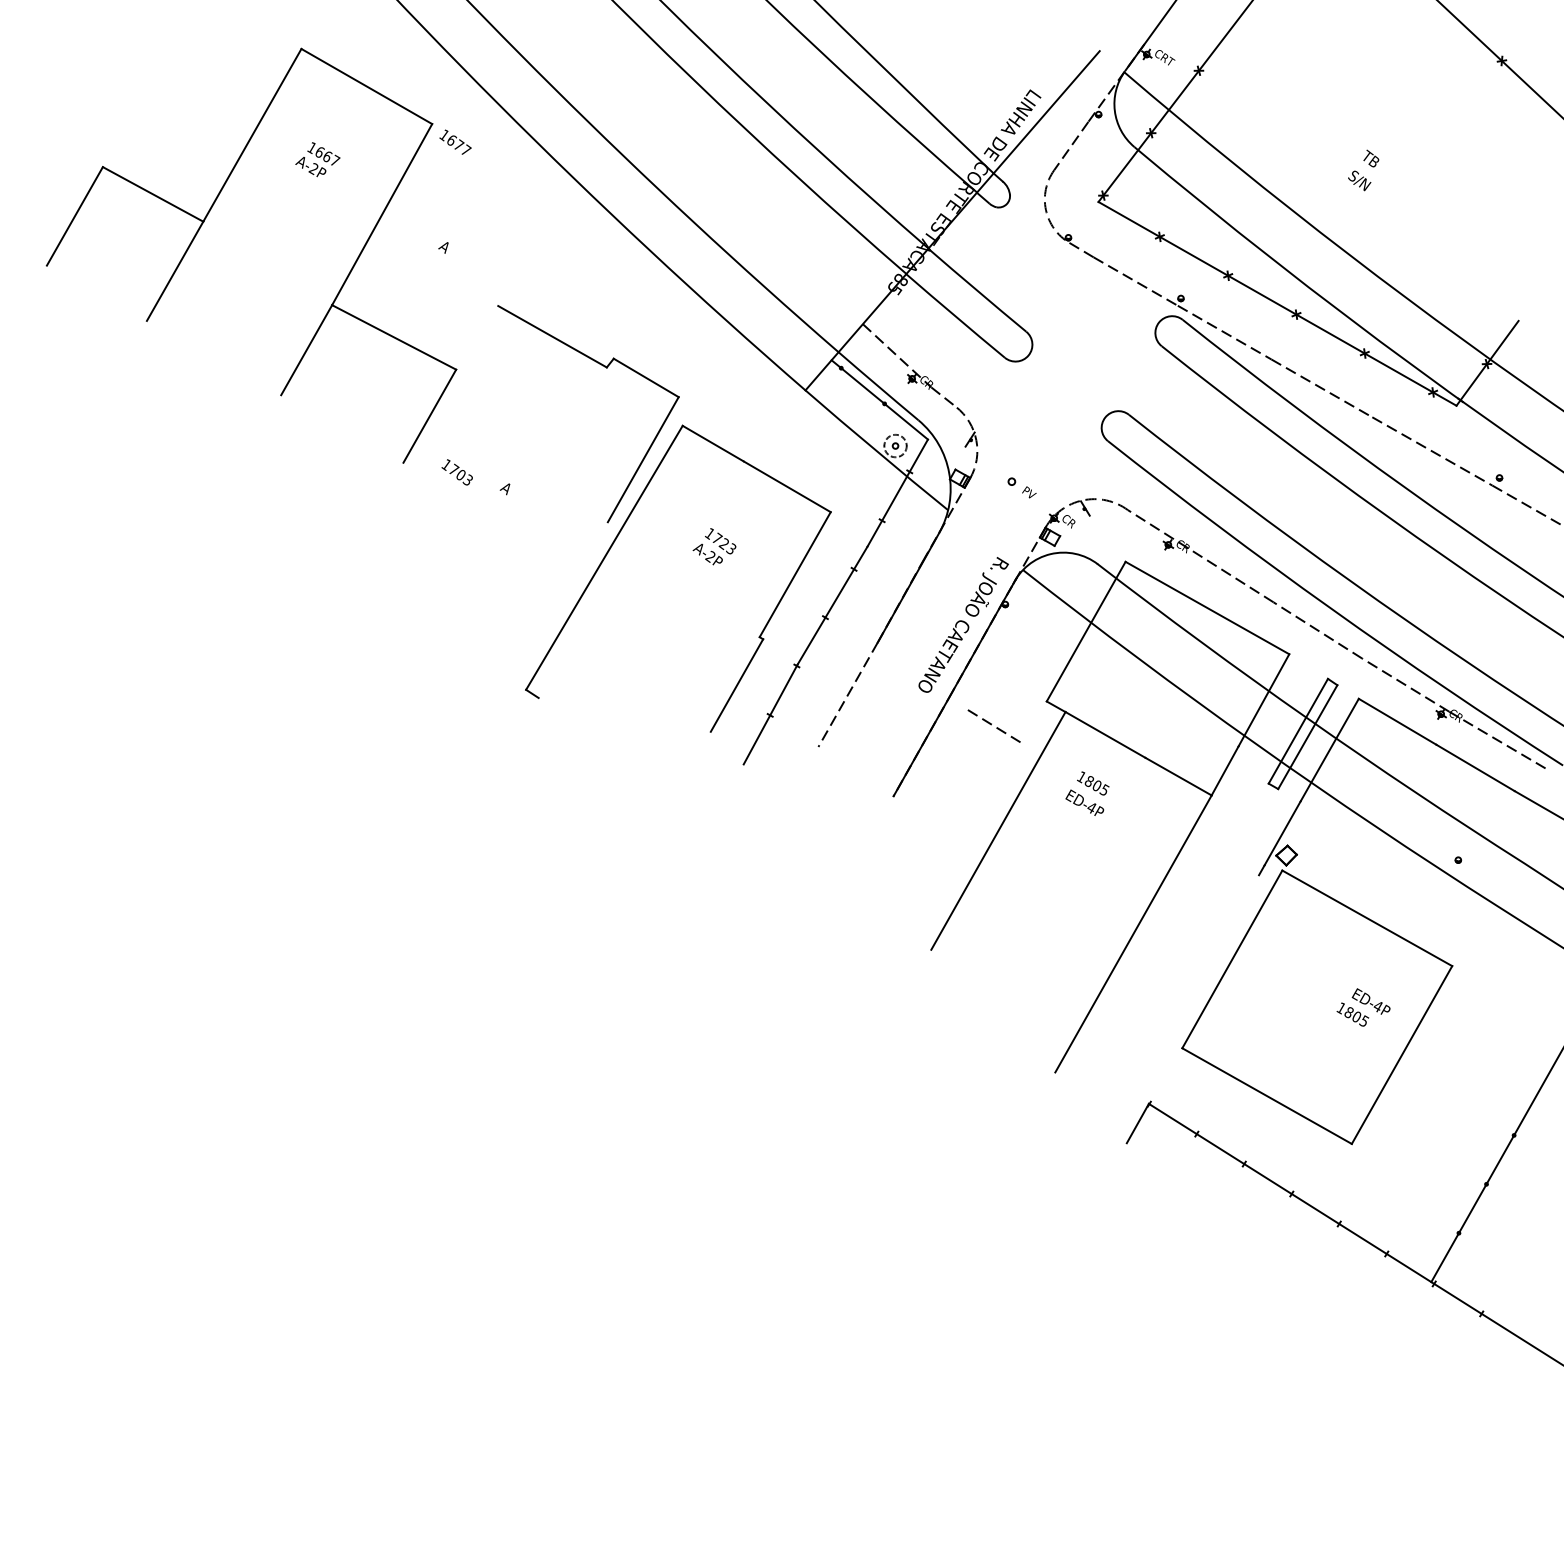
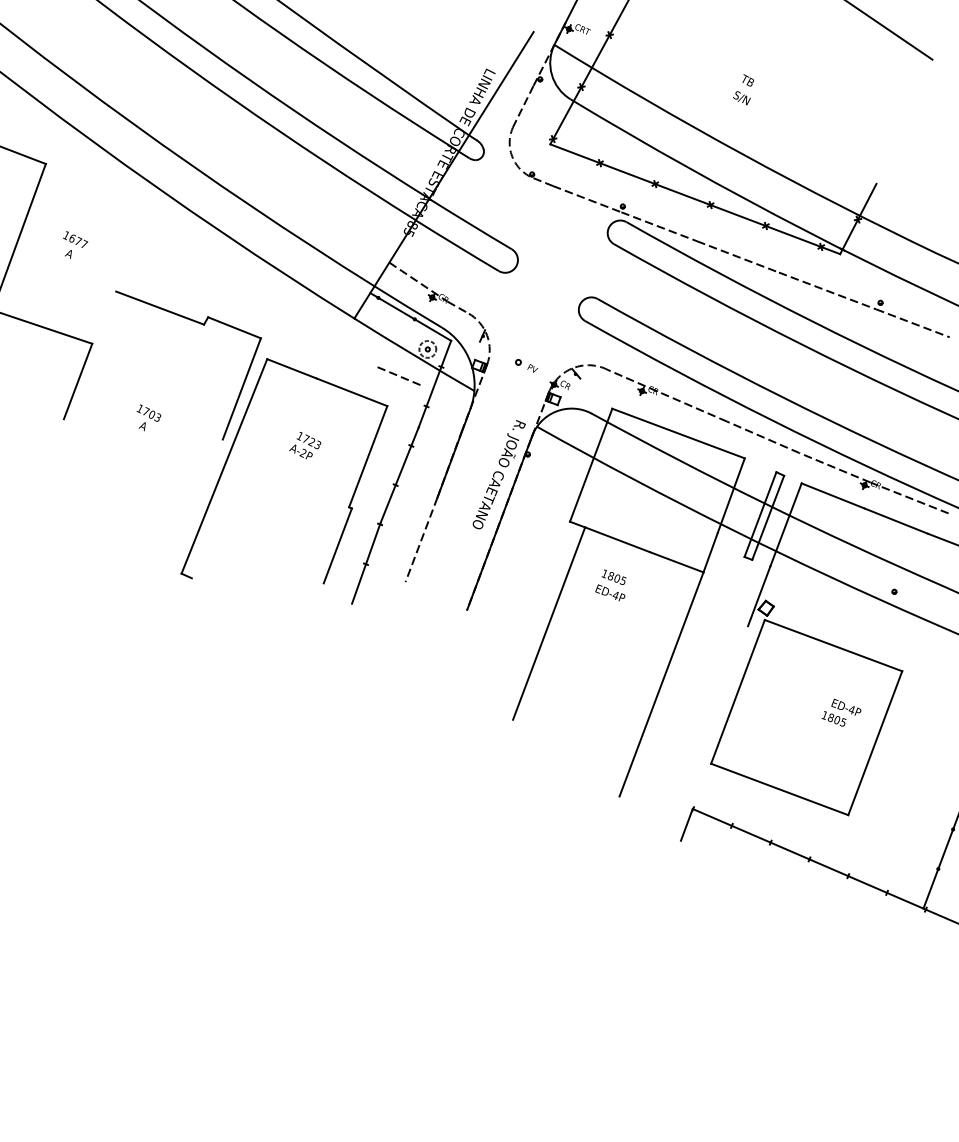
text: (455, 141) -> (75, 238), moved
text: (456, 472) -> (148, 413), moved
line: (991, 725) -> (396, 375), moved

